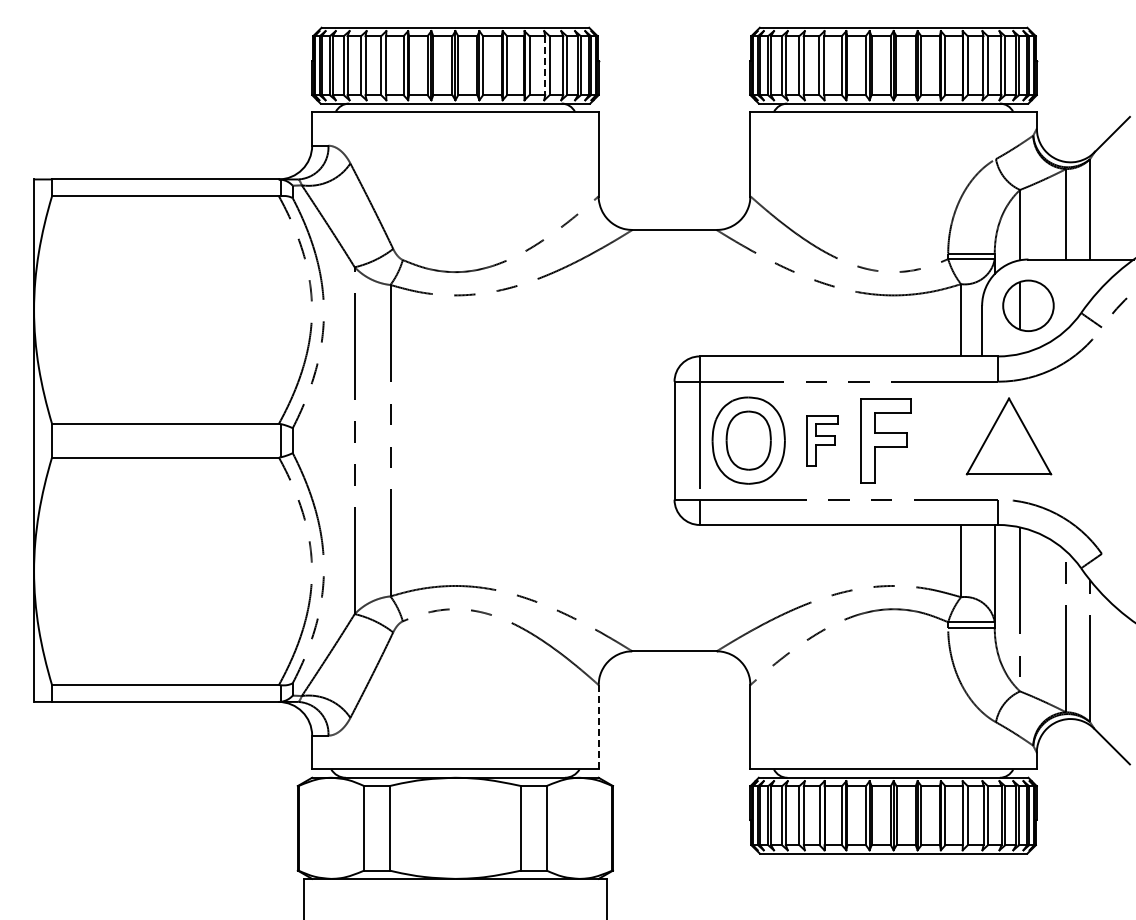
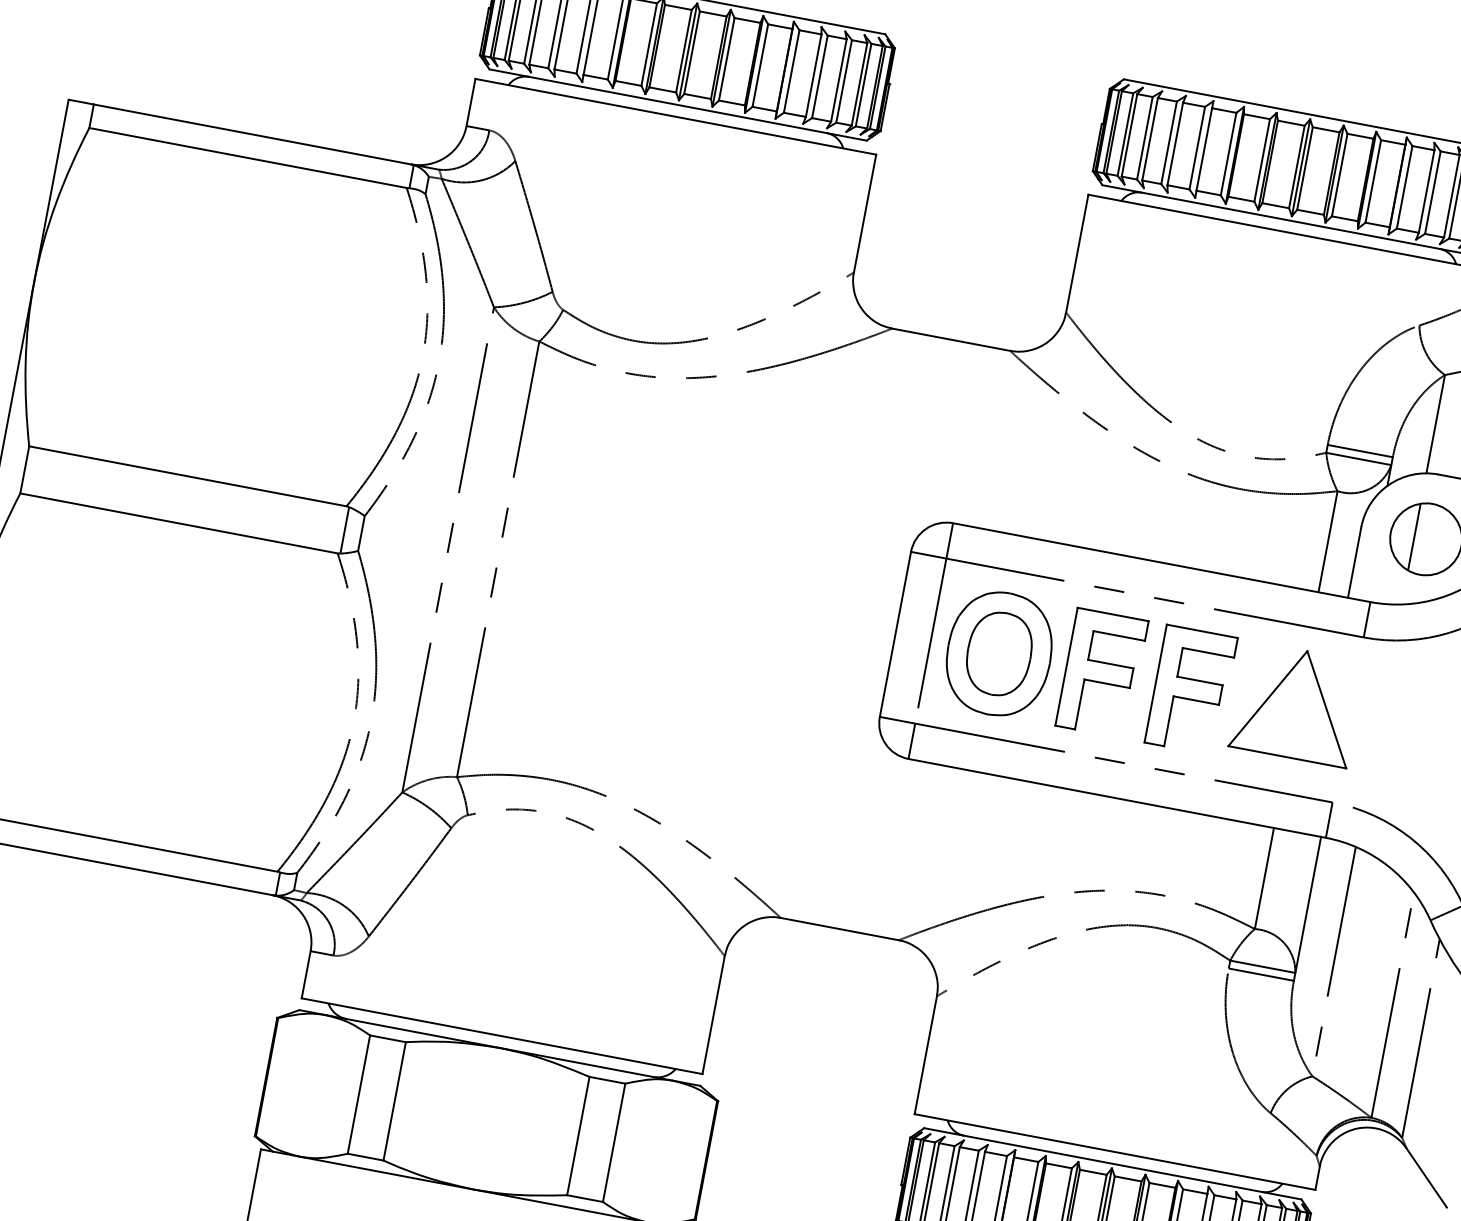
line: (545, 66) -> (813, 76), dashed -> solid
part: (1008, 436) -> (1296, 704), moved
part: (822, 440) -> (1102, 673), size x1.67
line: (598, 726) -> (713, 1014), dashed -> solid

